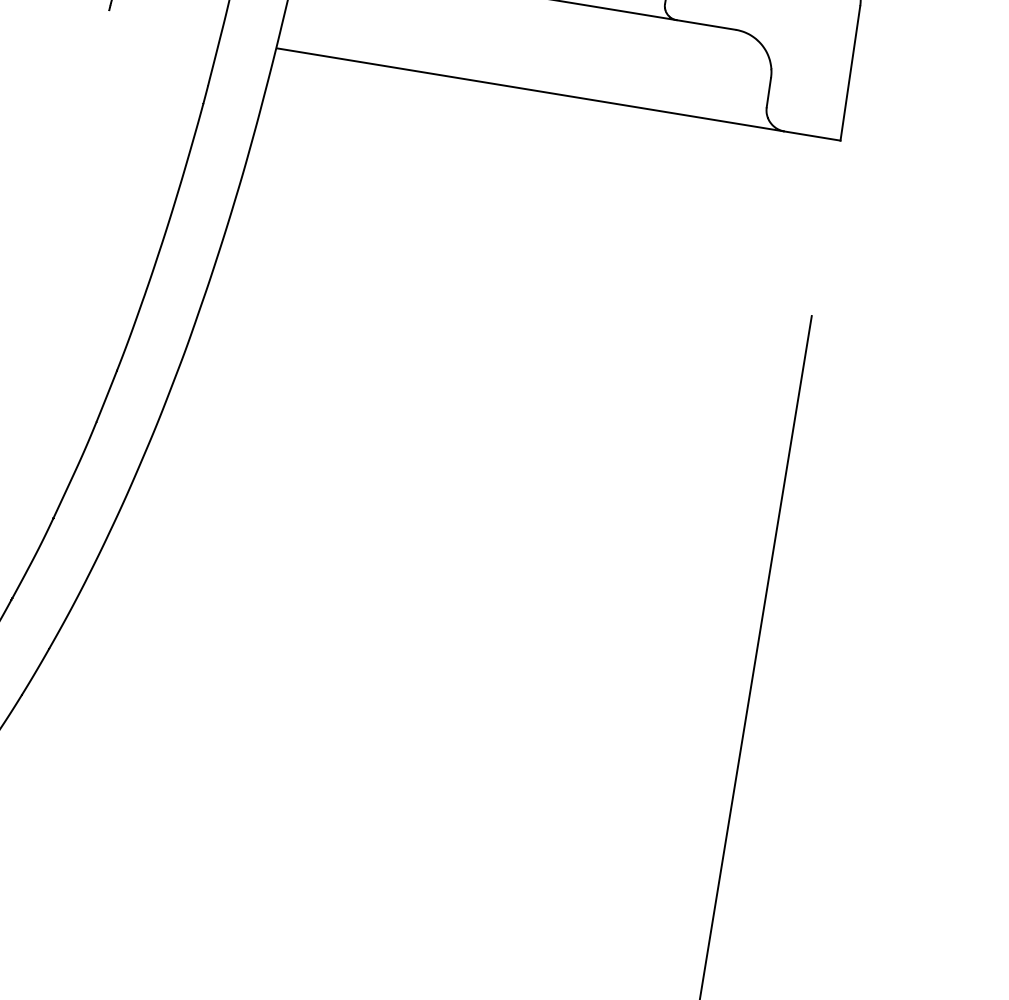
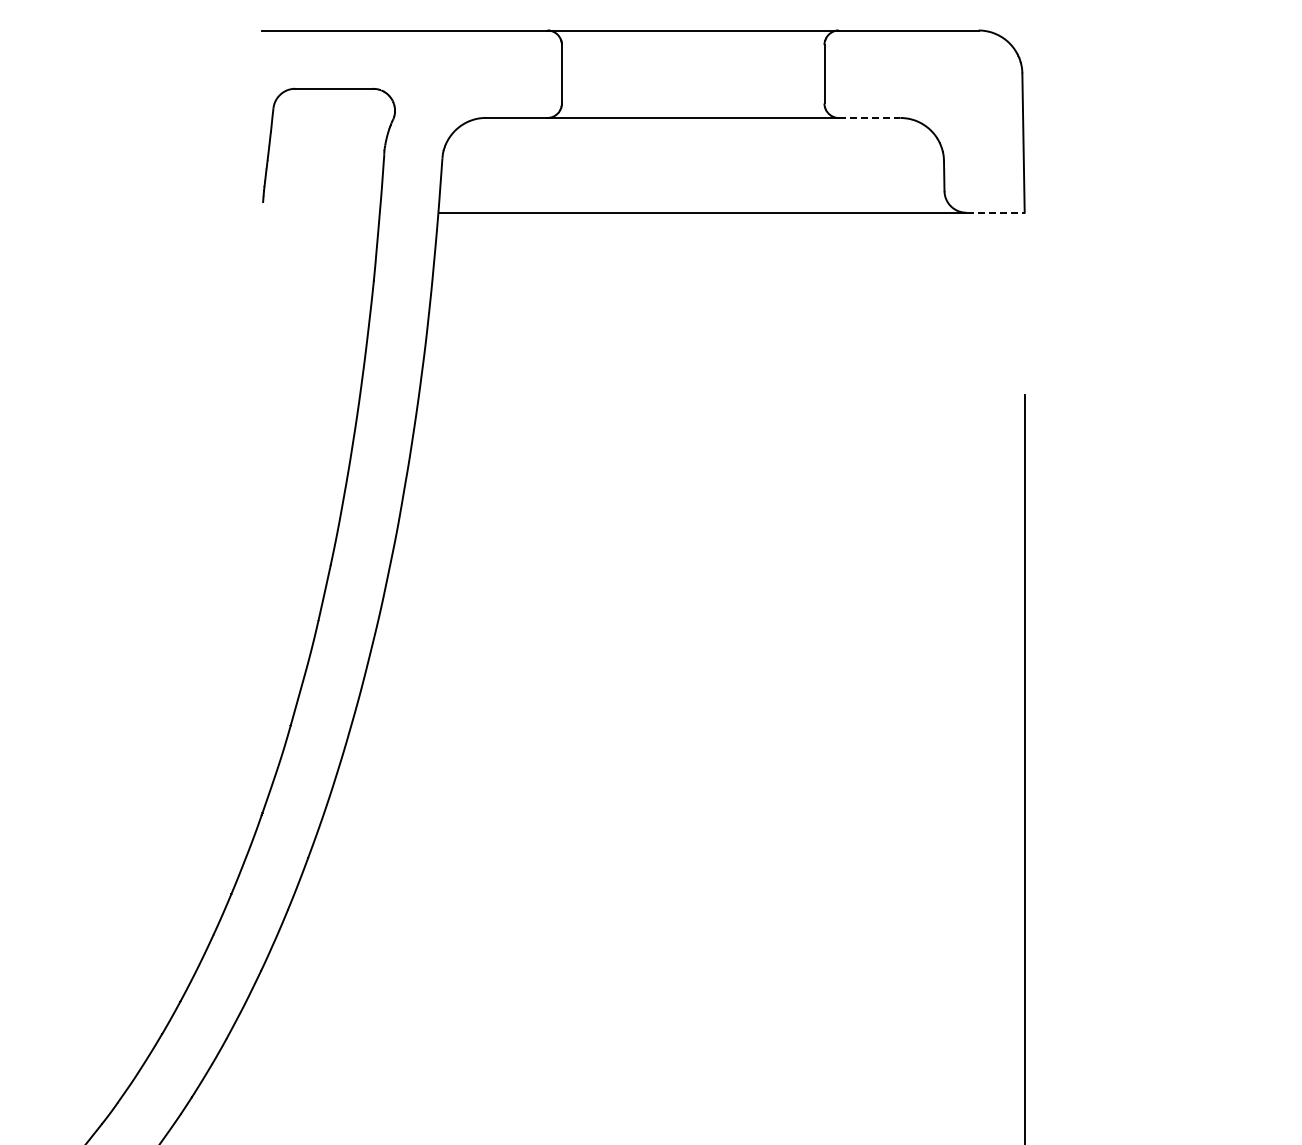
line: (706, 25) -> (869, 118), solid -> dashed
line: (813, 135) -> (996, 212), solid -> dashed

